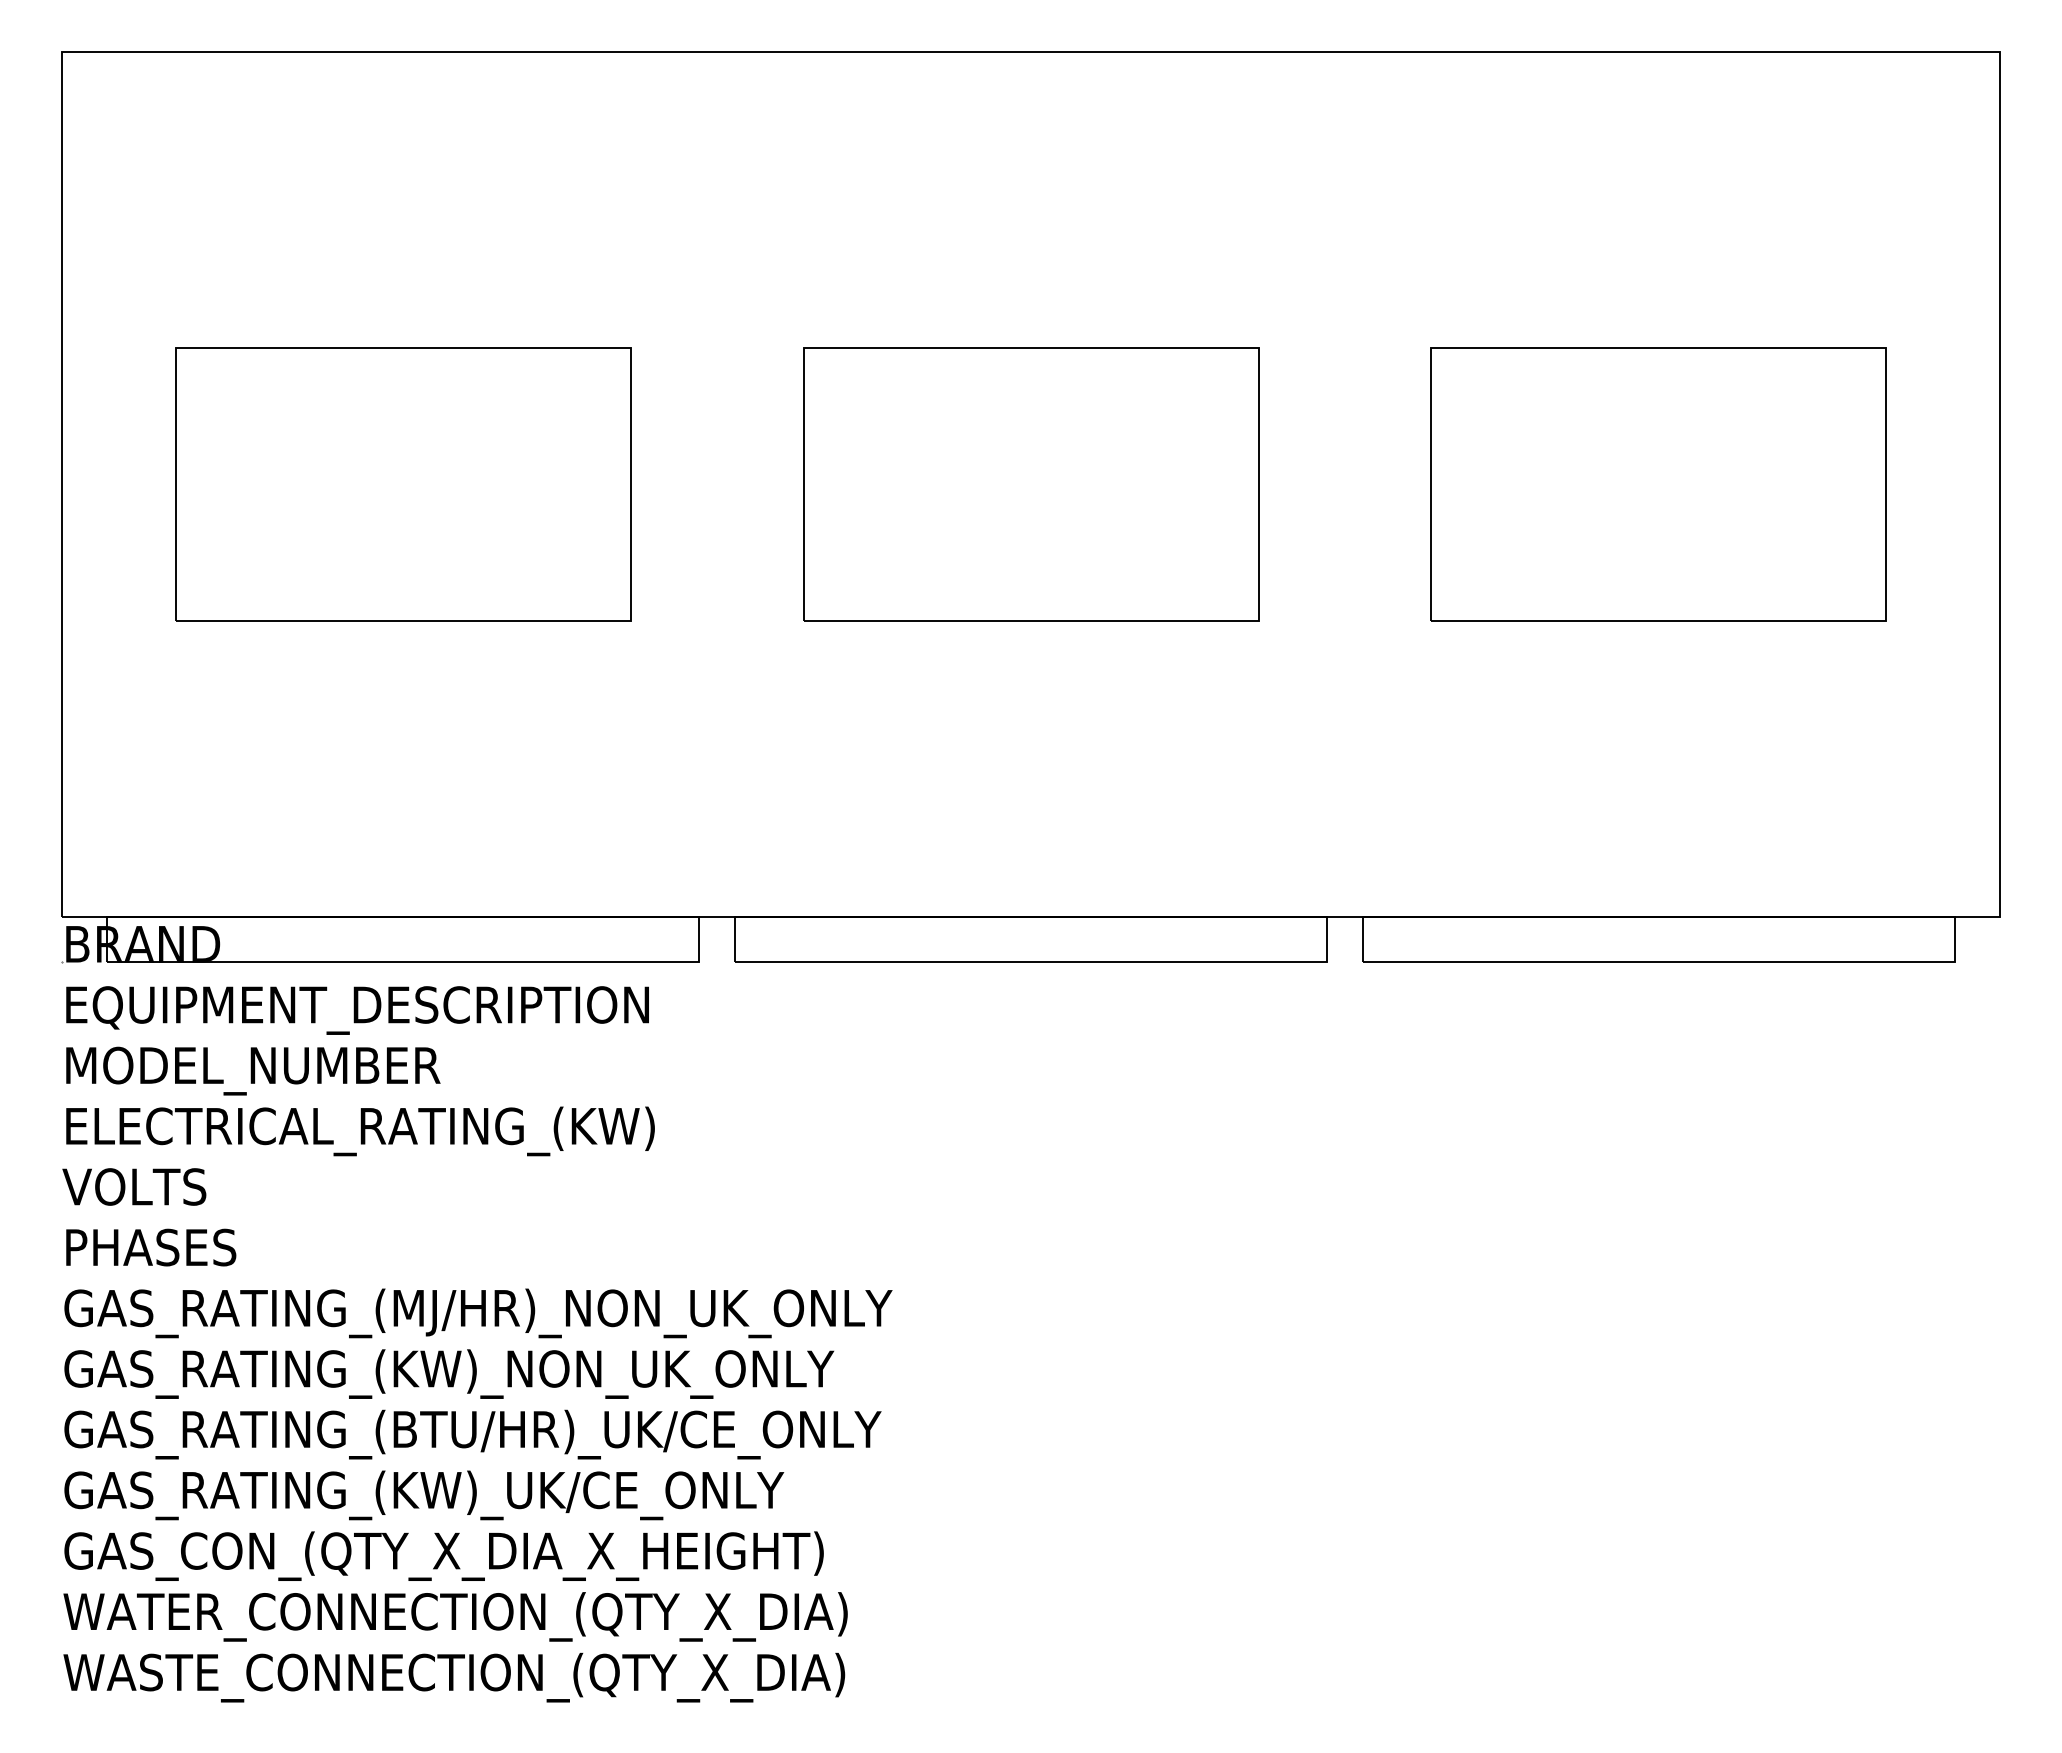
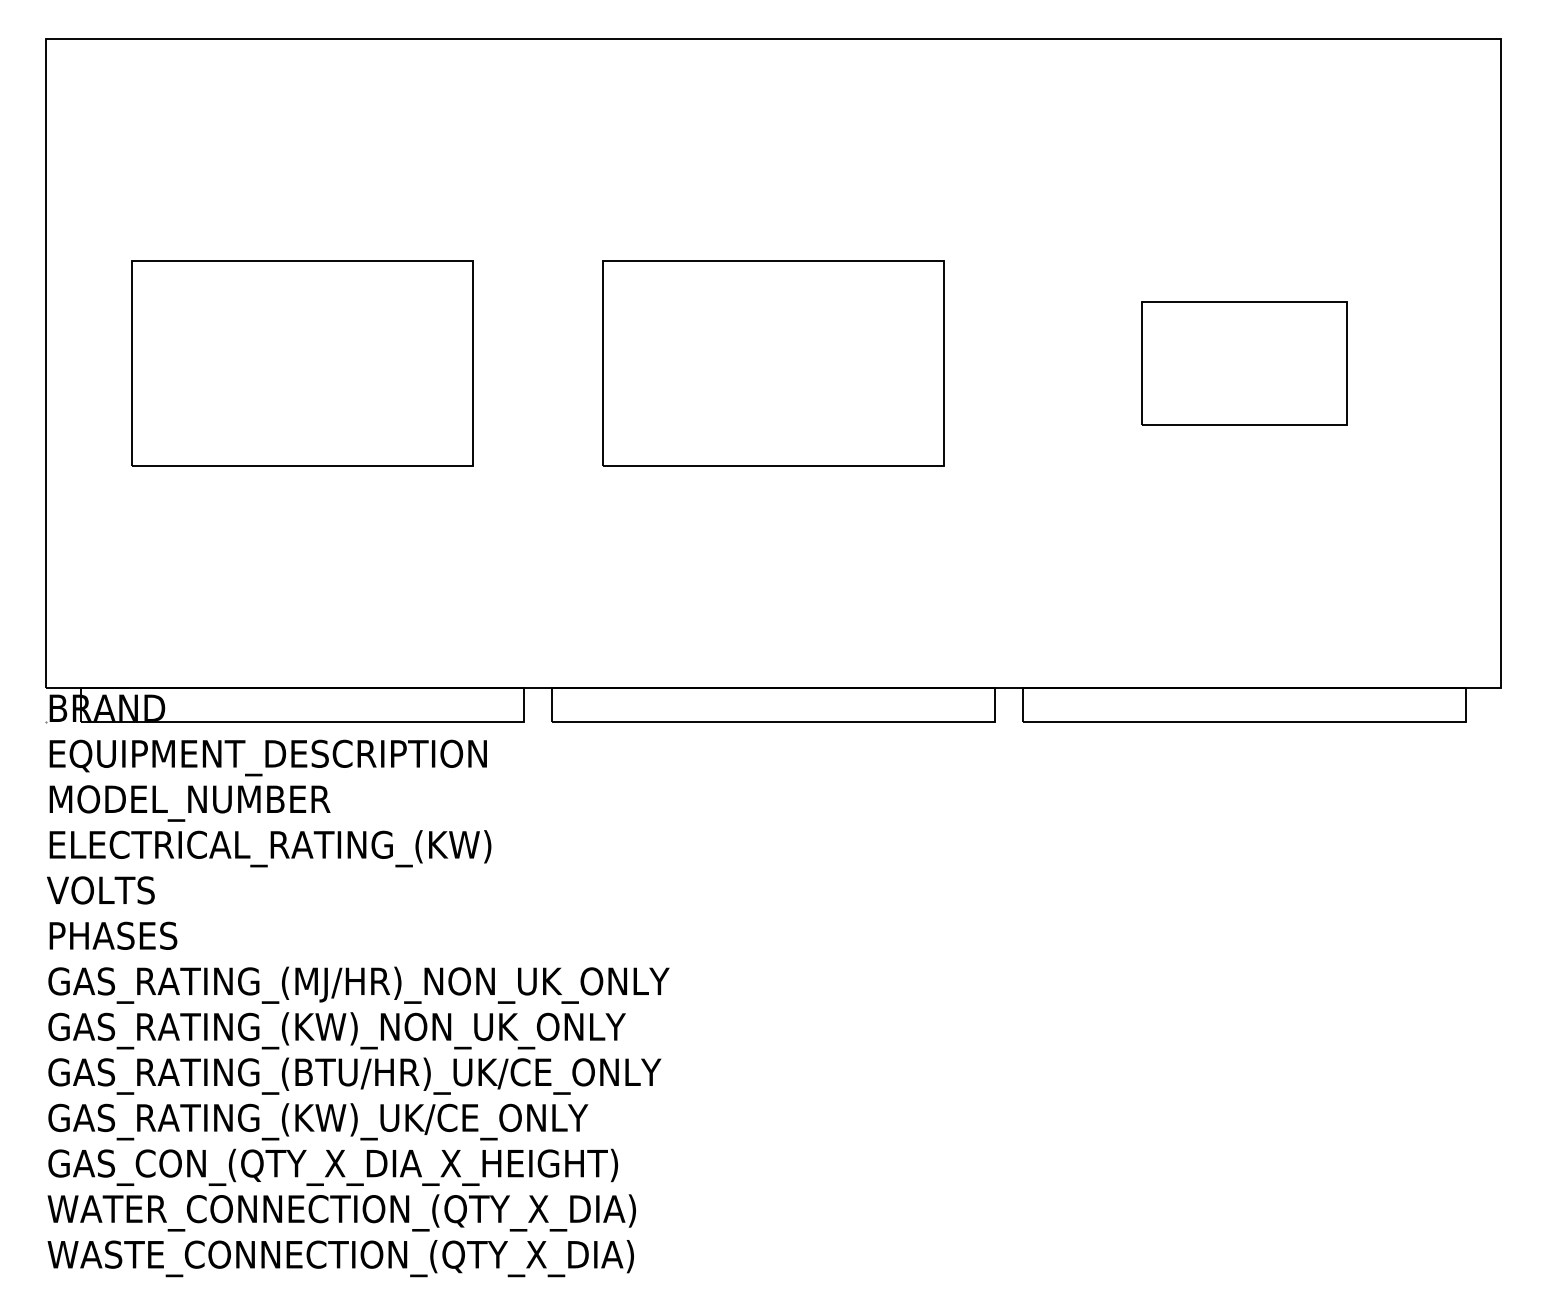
part: (1658, 484) -> (1244, 363), size x0.6

